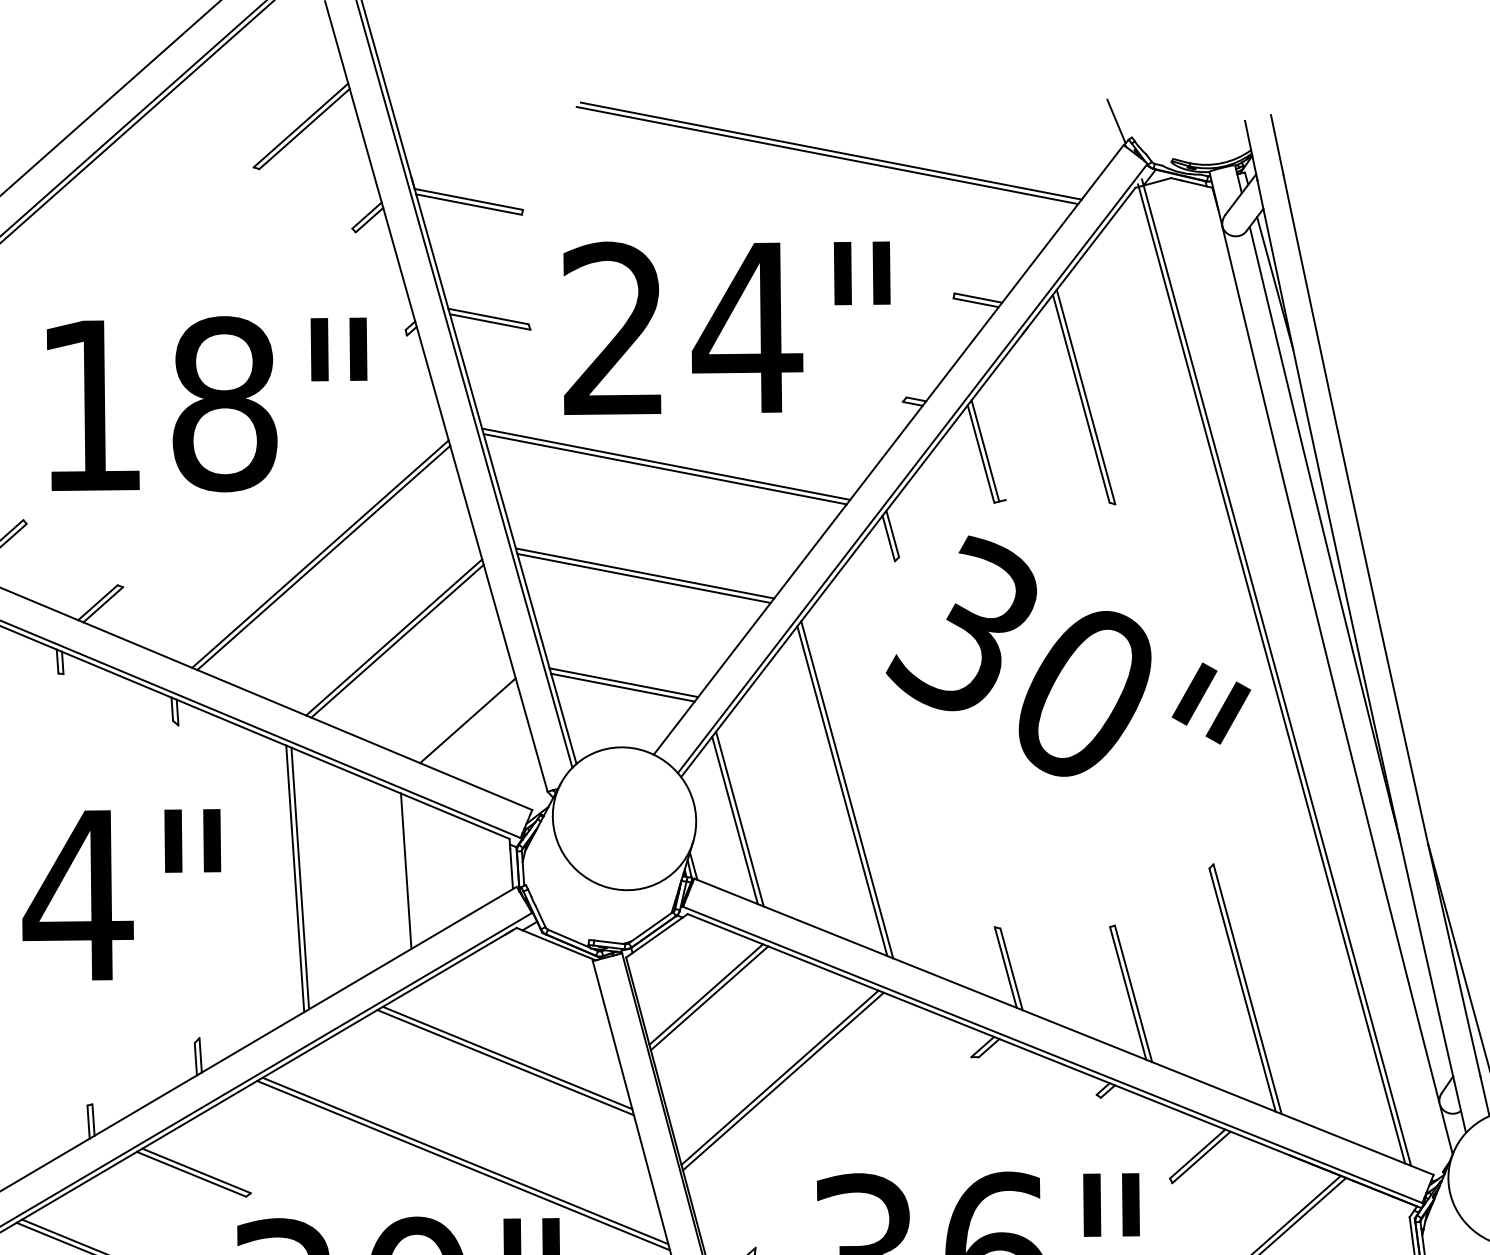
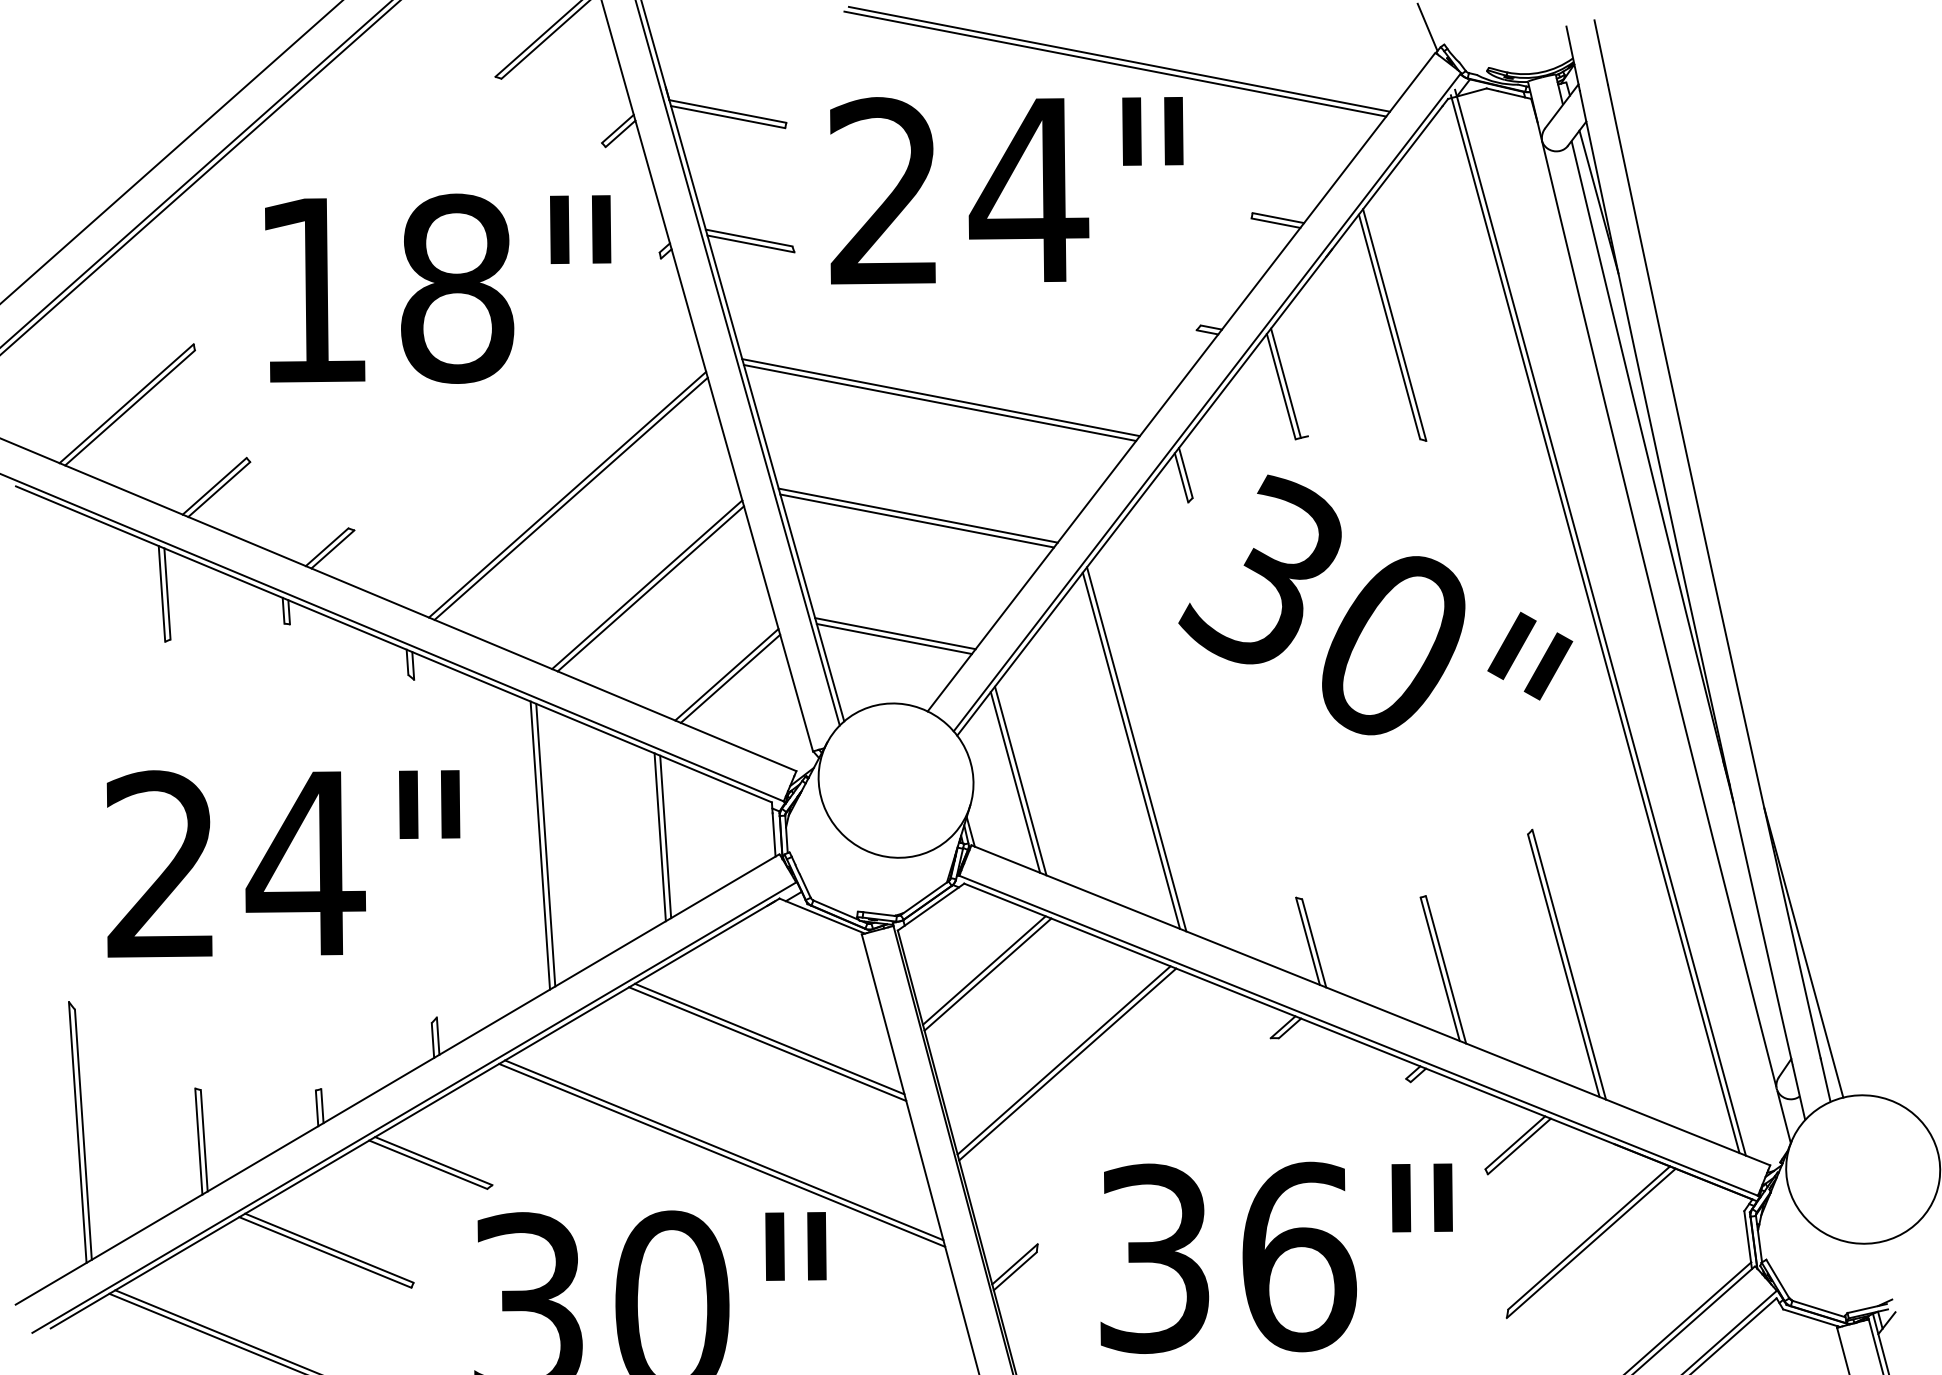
text: (726, 328) -> (1006, 190), moved
text: (207, 403) -> (438, 288), moved
line: (471, 724) -> (730, 678), added
line: (411, 870) -> (665, 836), added

